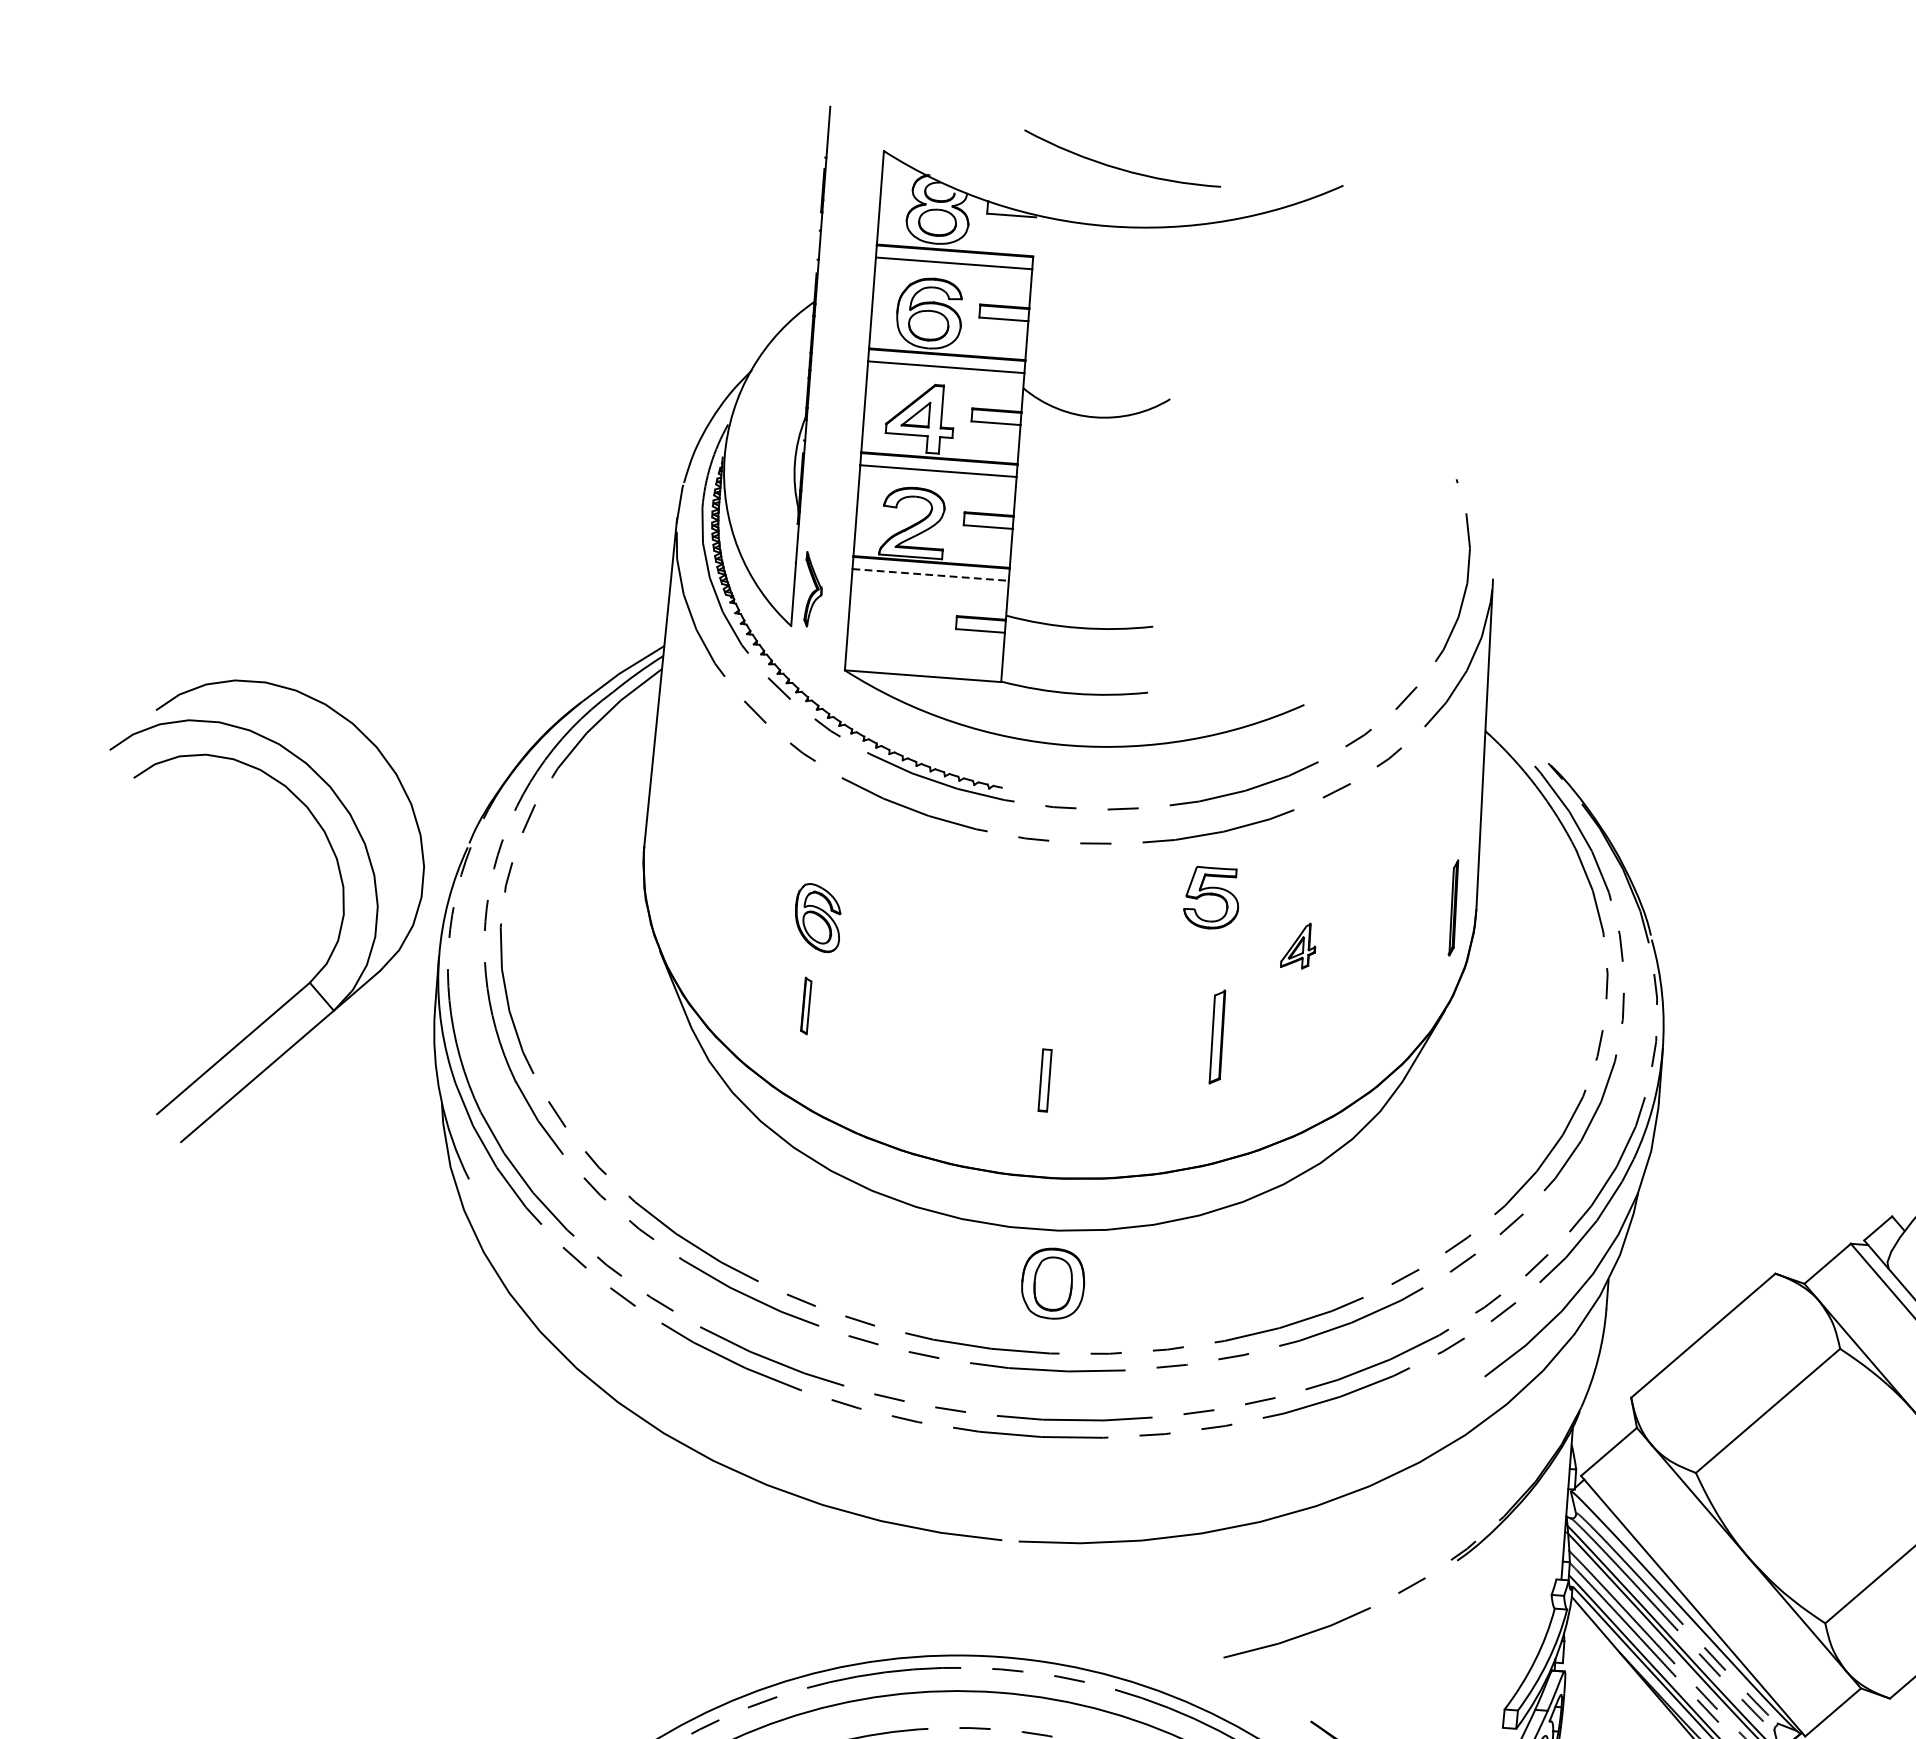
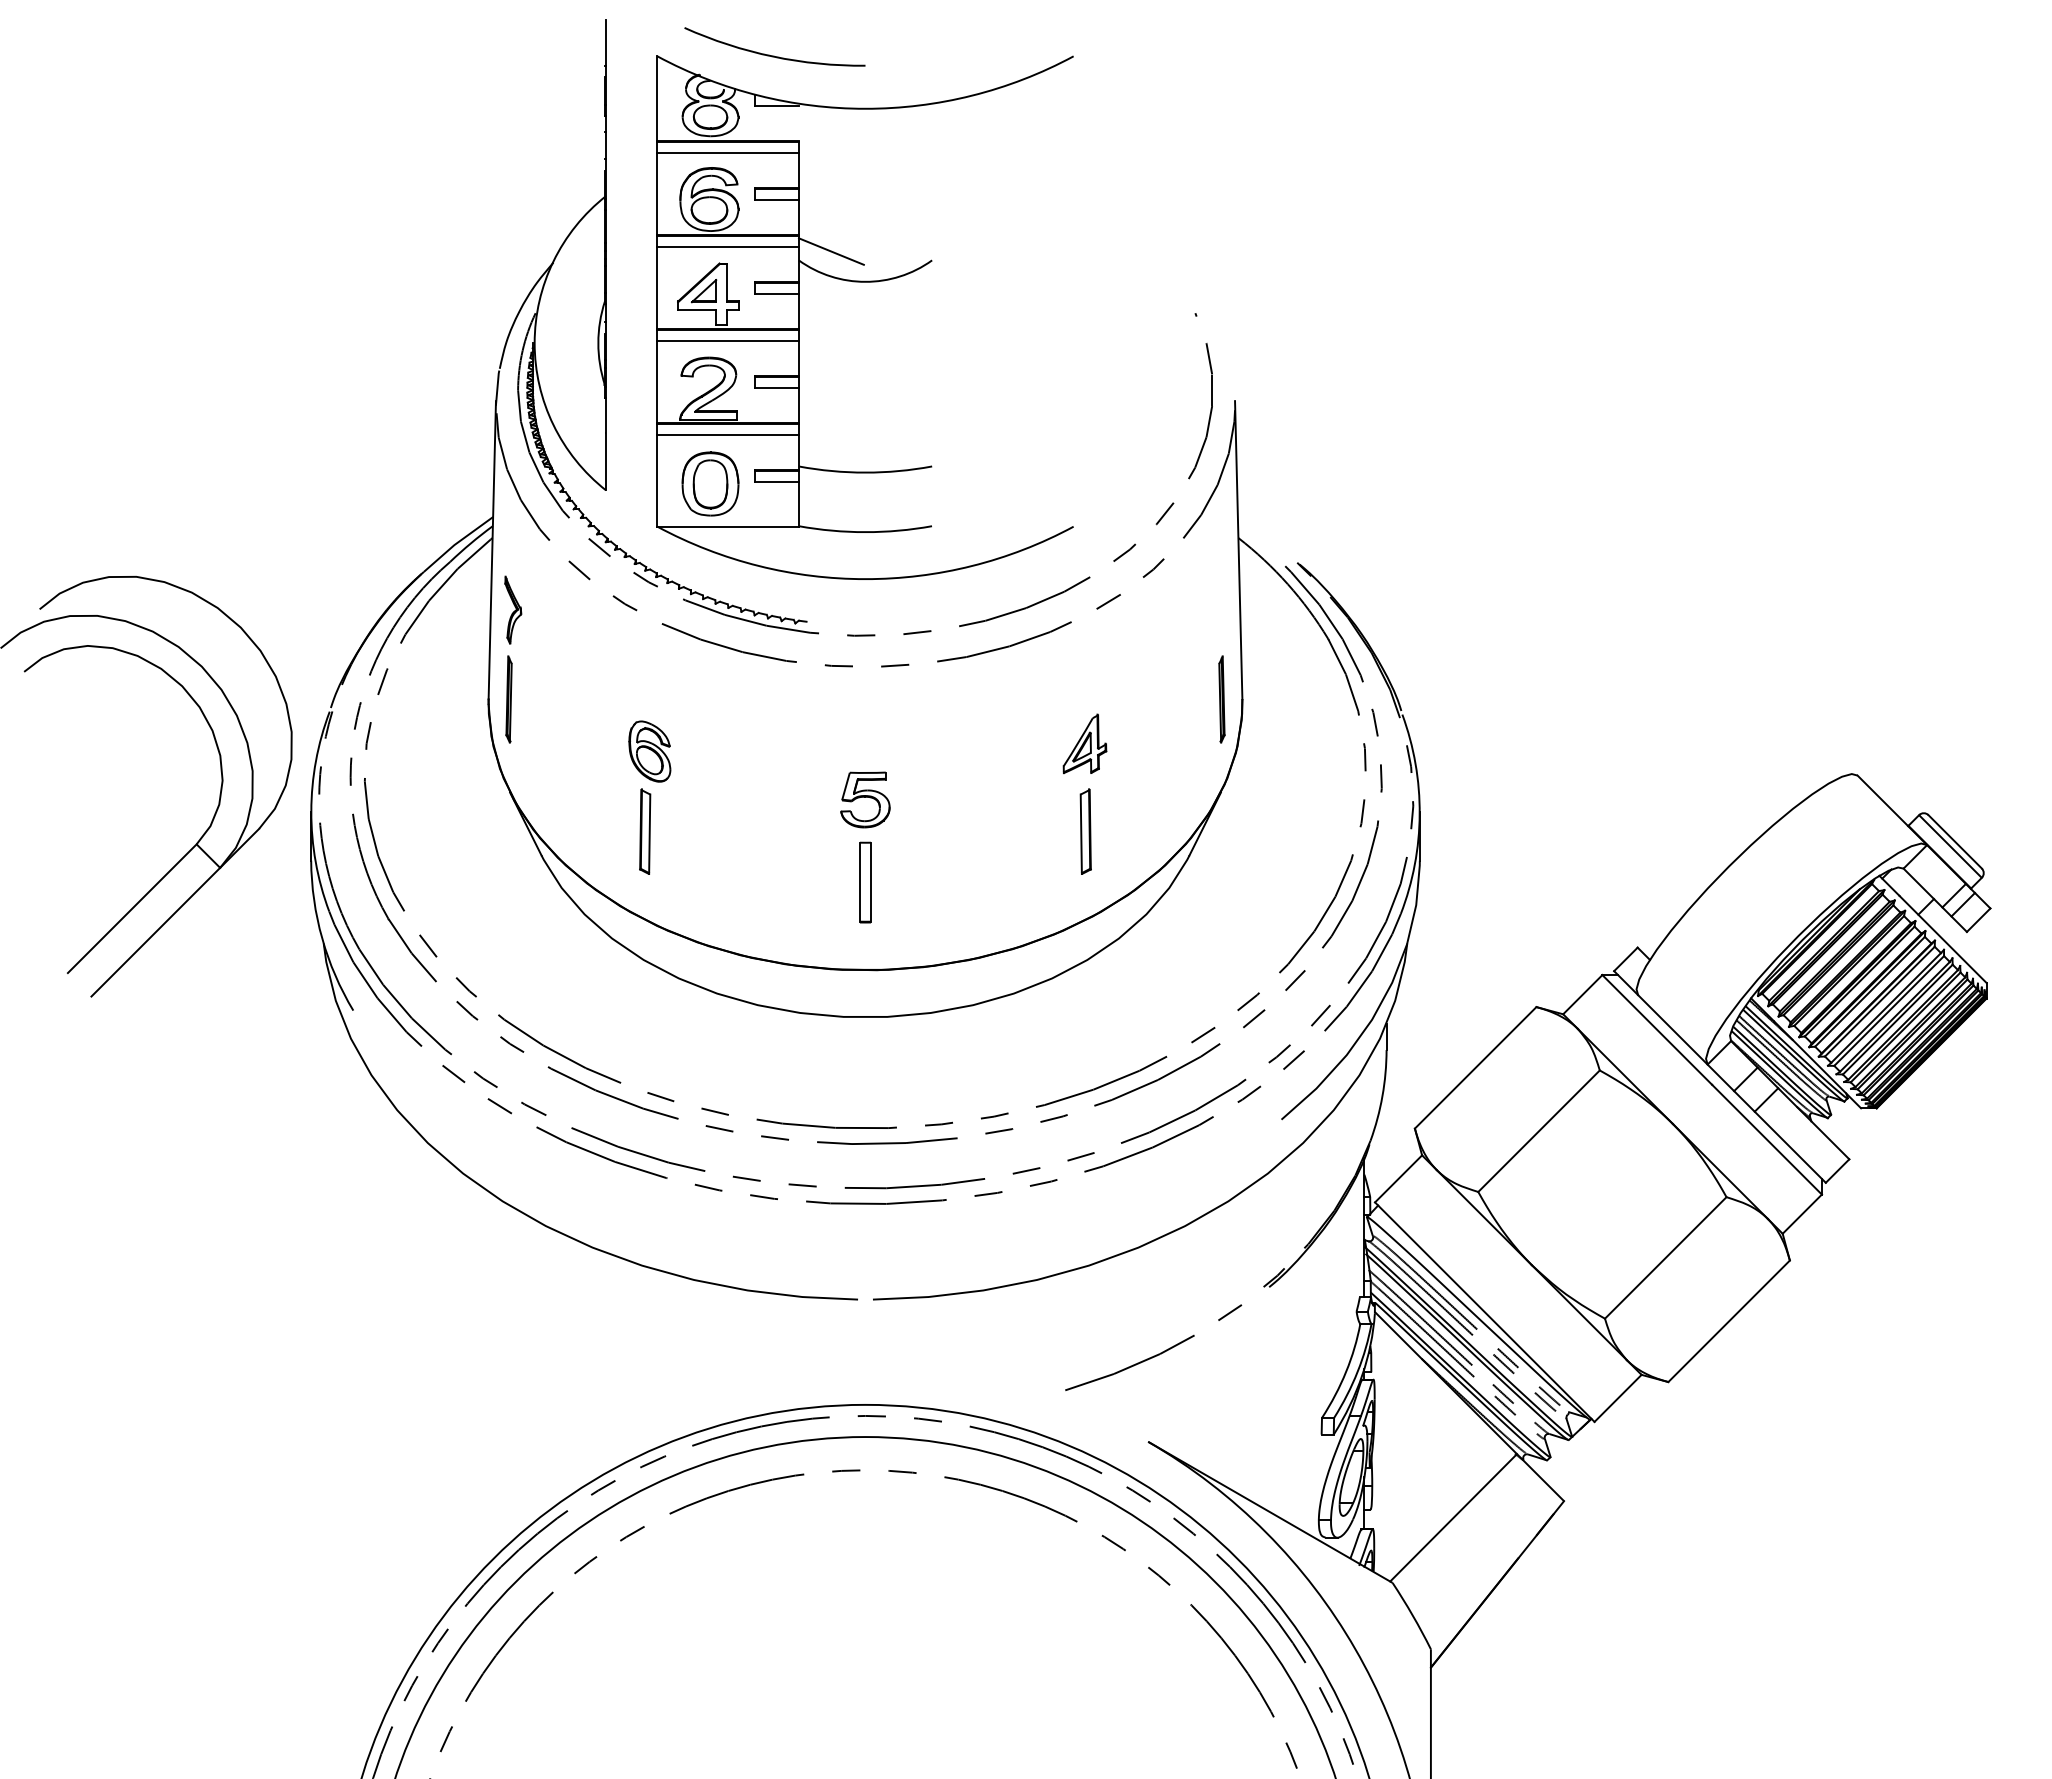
arc: (1121, 168) -> (774, 55), moved
line: (1058, 380) -> (830, 251), added
line: (931, 574) -> (728, 434), dashed -> solid
part: (813, 588) -> (513, 609), moved
part: (666, 848) -> (508, 699), added
part: (1212, 897) -> (865, 799), moved
part: (1298, 945) -> (1084, 743), size x1.43
part: (806, 1005) -> (645, 831), size x1.67
part: (1217, 1036) -> (1085, 831), moved
part: (1045, 1080) -> (865, 882), size x1.43
part: (1053, 1283) -> (710, 483), moved

